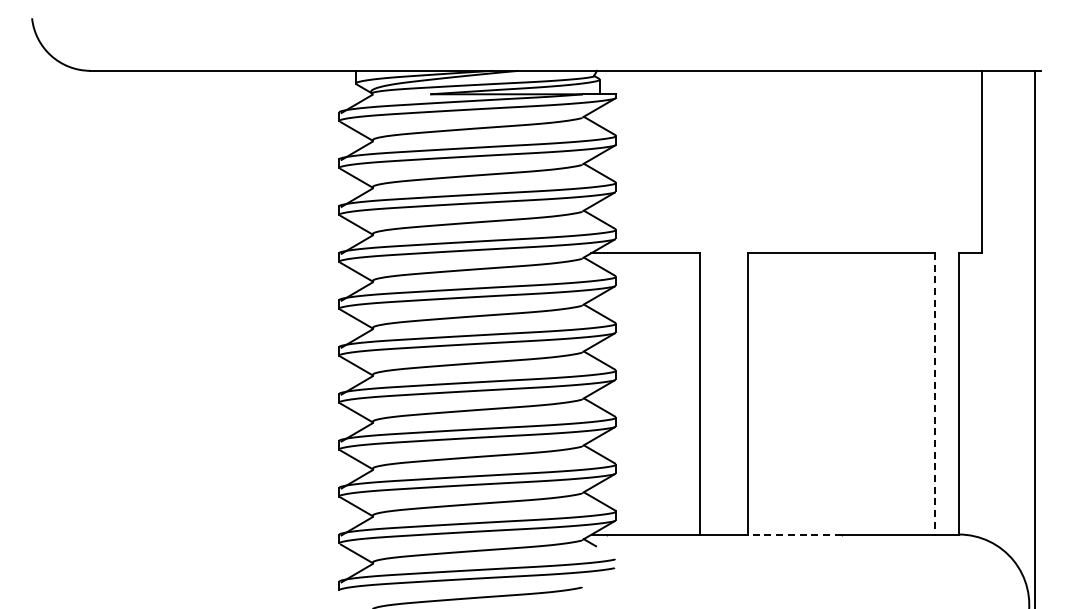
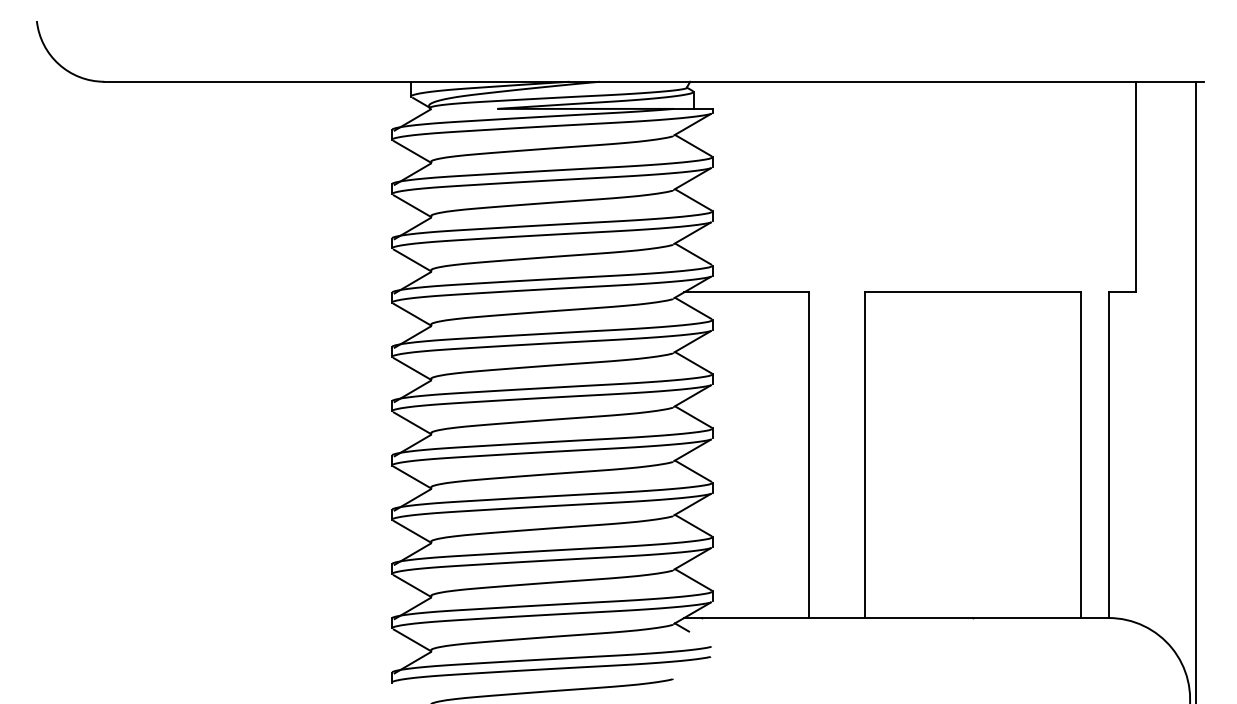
line: (934, 393) -> (1080, 454), dashed -> solid
line: (795, 534) -> (919, 617), dashed -> solid

